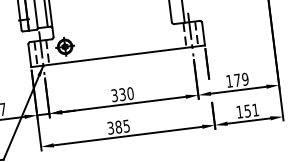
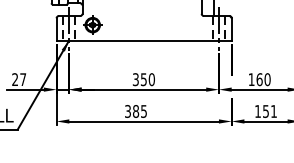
text: (241, 79) -> (263, 79), 179 -> 160
text: (122, 94) -> (143, 79), 330 -> 350

